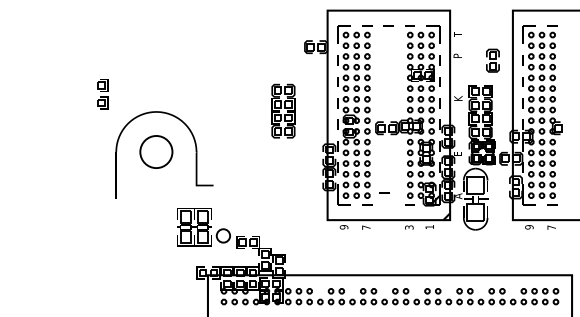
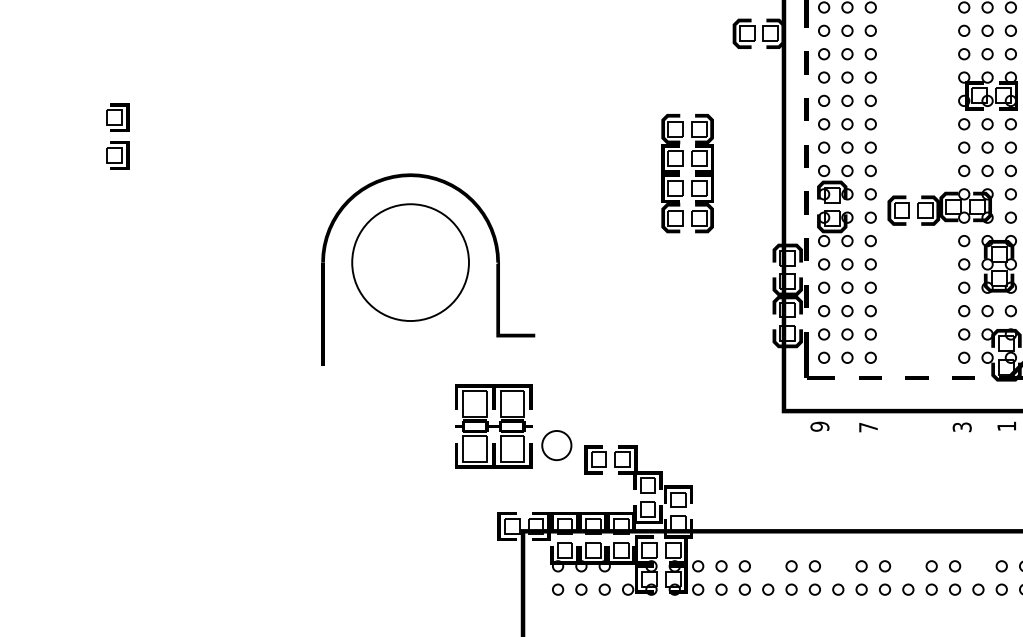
part: (102, 94) -> (116, 137), moved
circle: (156, 151) -> (410, 261), size x1.67
line: (384, 192) -> (916, 377), moved

